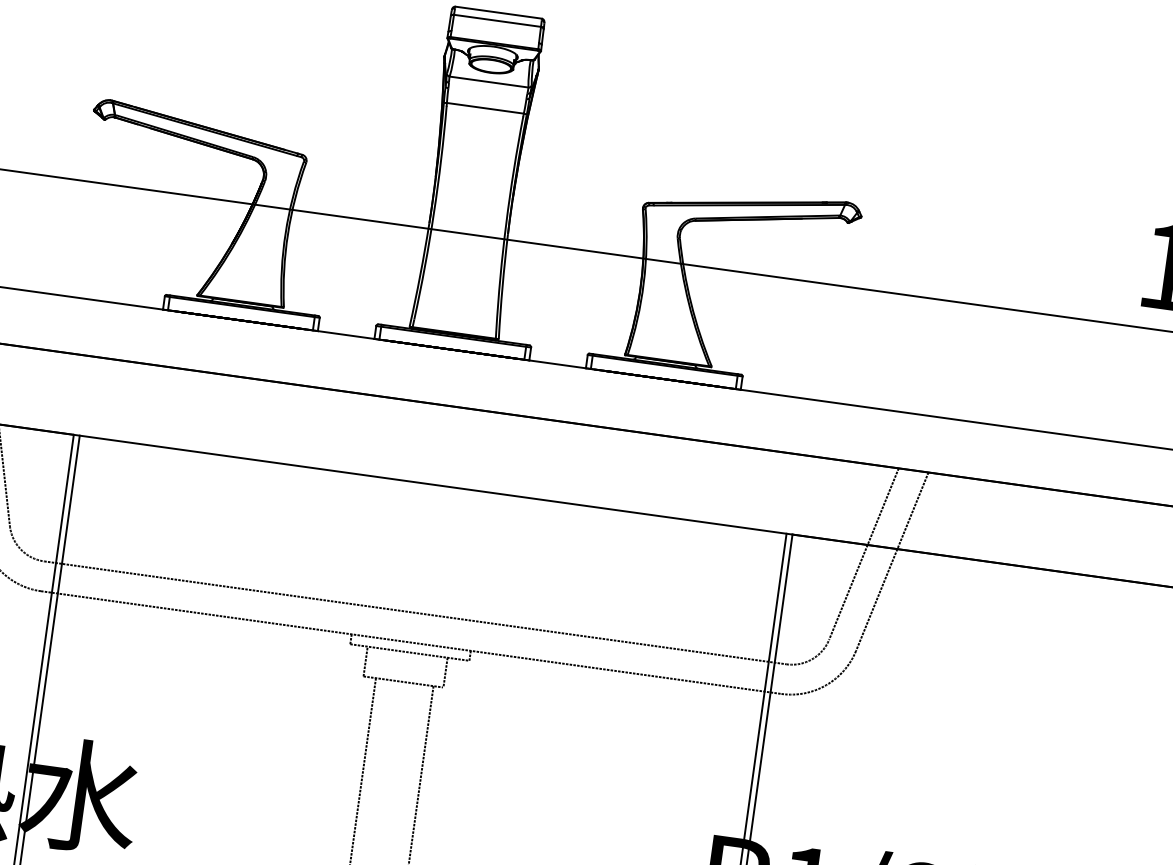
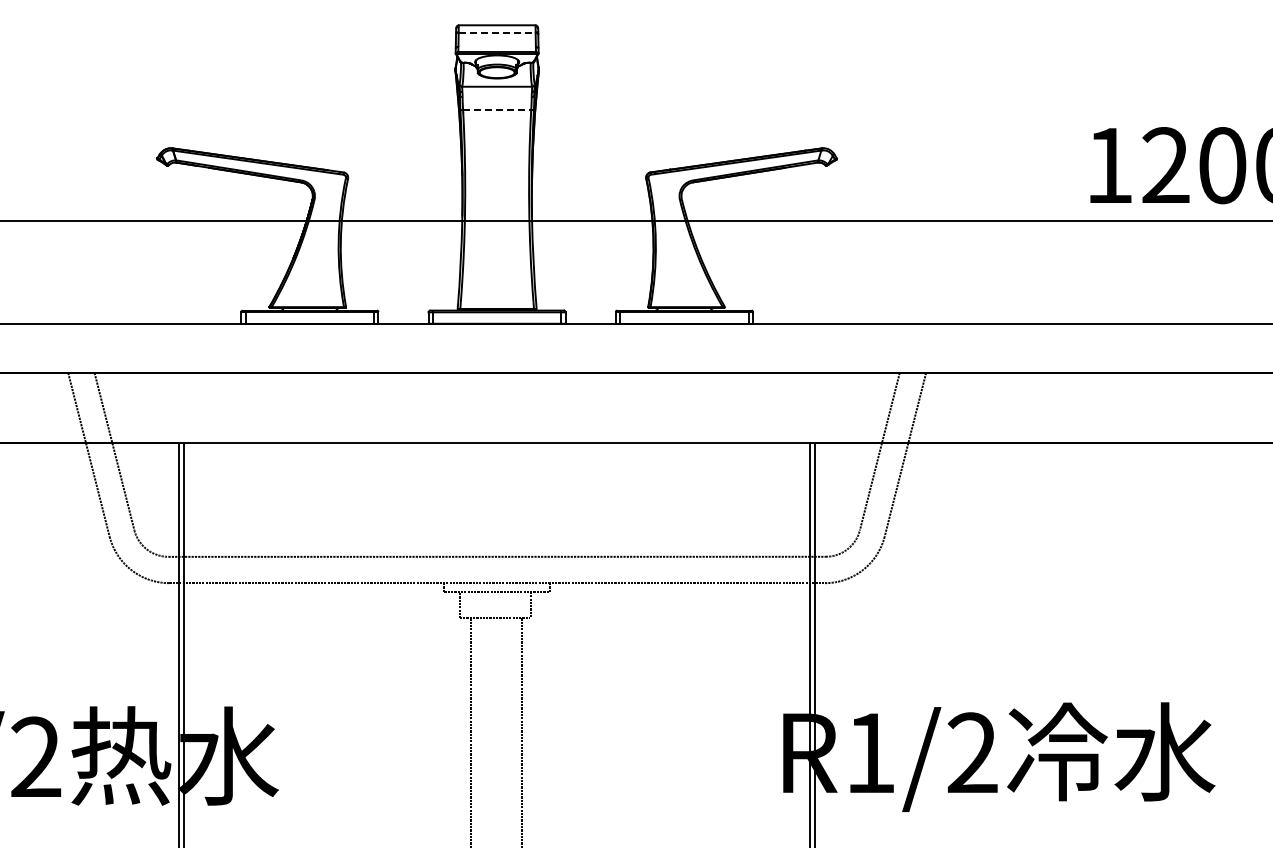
line: (497, 20) -> (497, 32), solid -> dashed
line: (485, 107) -> (497, 109), solid -> dashed

